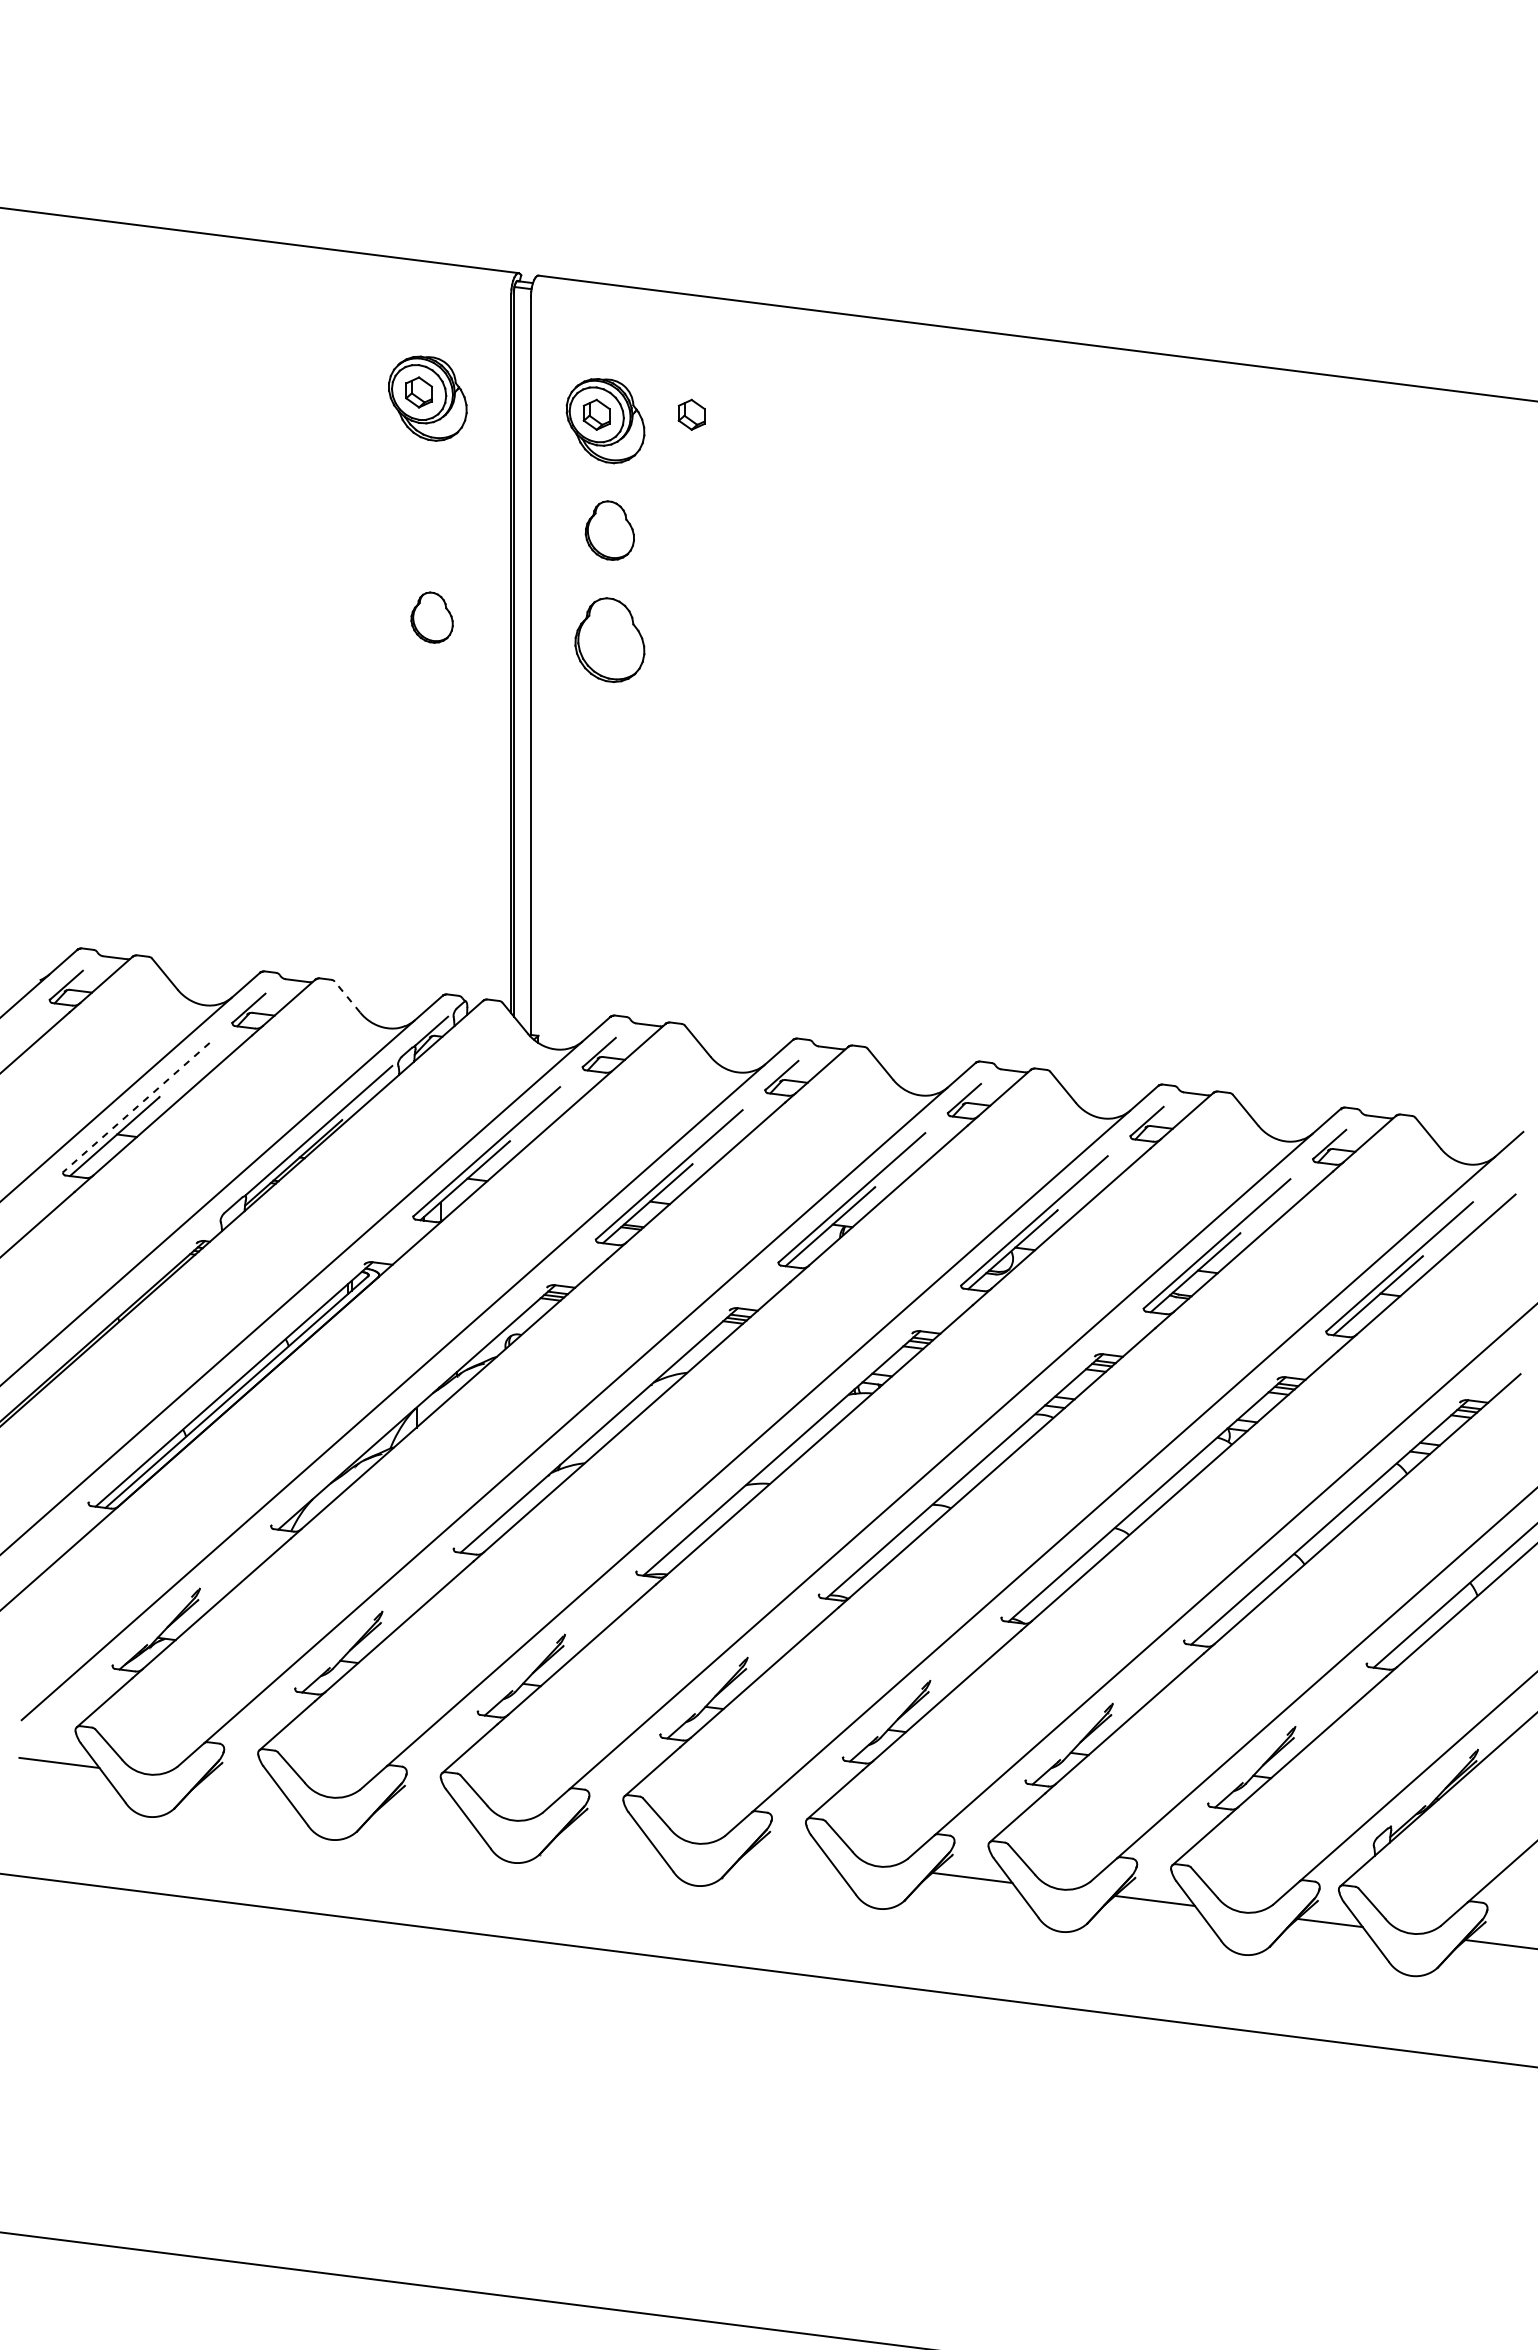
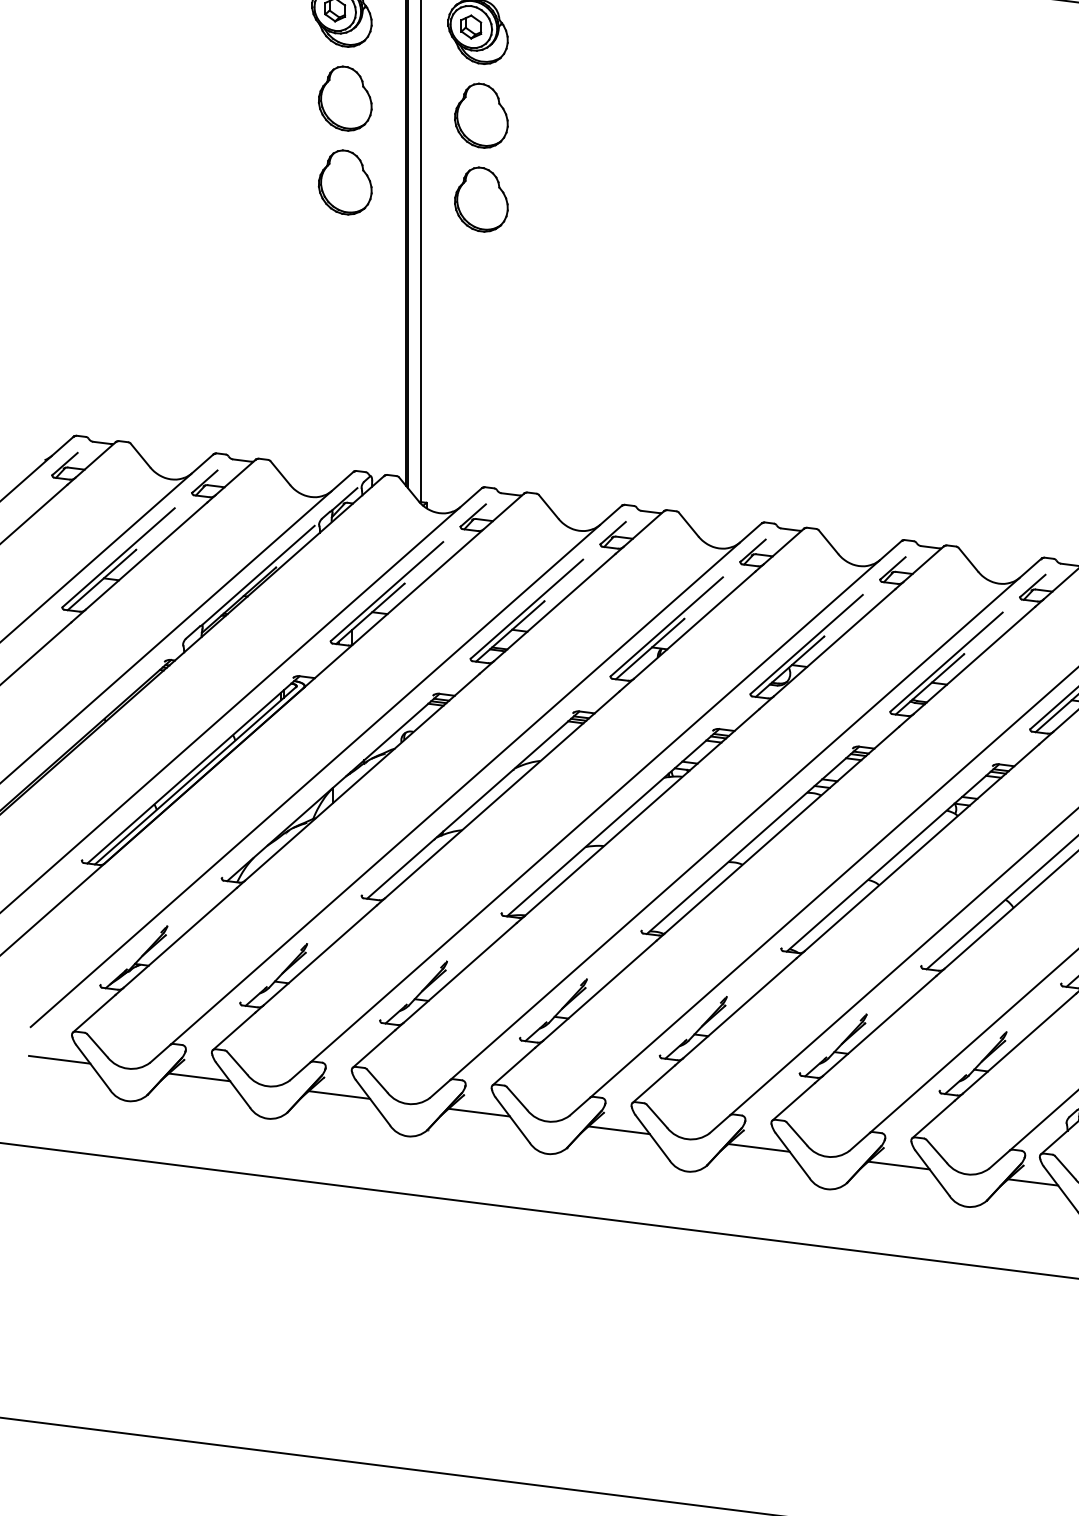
part: (691, 414) -> (543, 26), removed
part: (431, 508) -> (344, 98), added
part: (609, 530) -> (481, 115), size x1.43
part: (431, 617) -> (344, 182), size x1.67
line: (347, 997) -> (280, 473), dashed -> solid
line: (136, 1107) -> (118, 557), dashed -> solid
line: (242, 1785) -> (199, 1077), added
line: (424, 1808) -> (339, 1094), added
line: (607, 1831) -> (479, 1112), added
line: (789, 1854) -> (618, 1129), added

